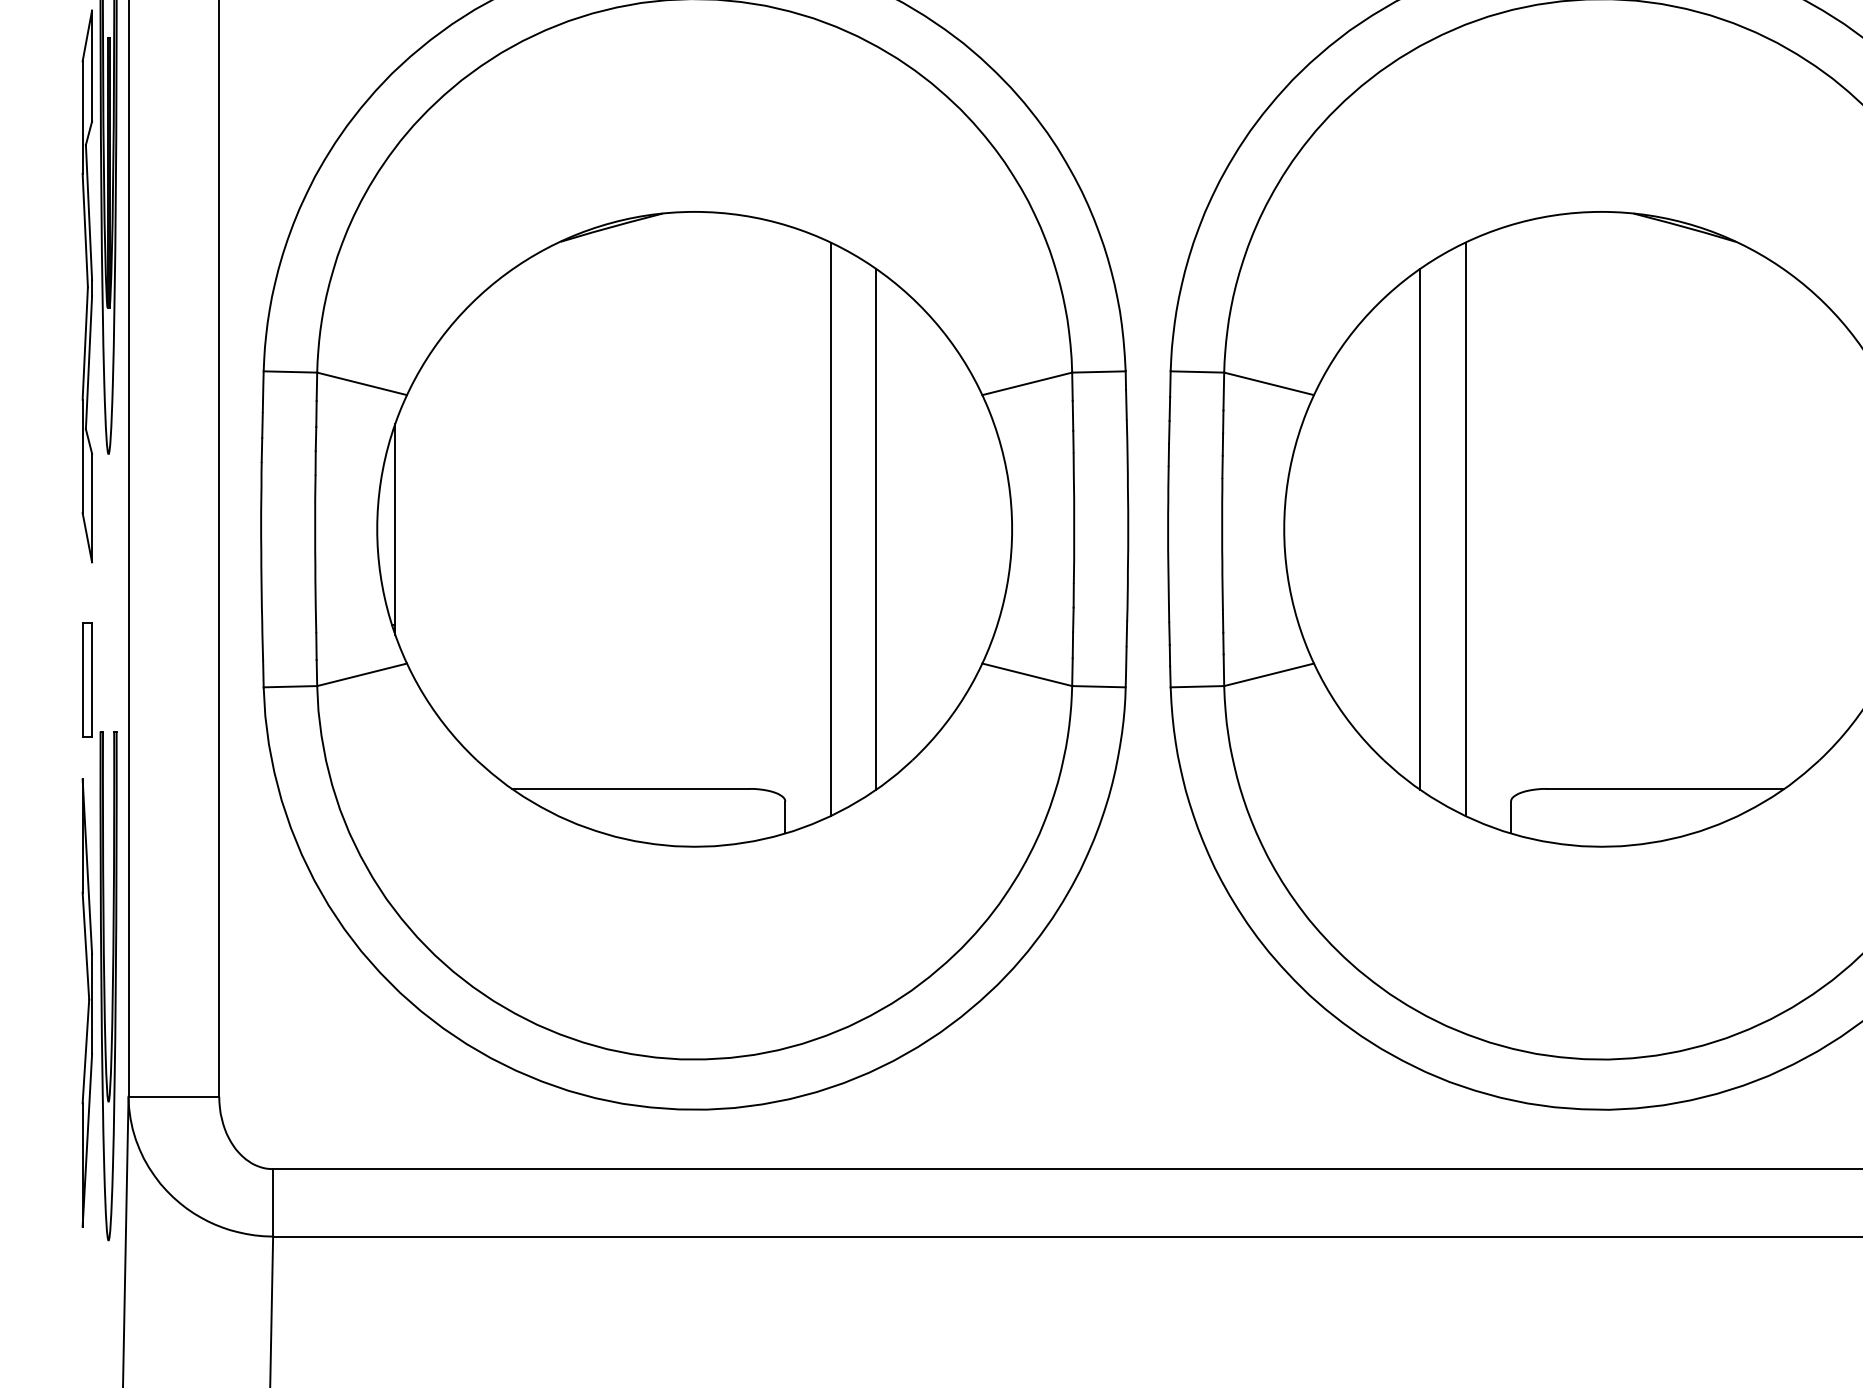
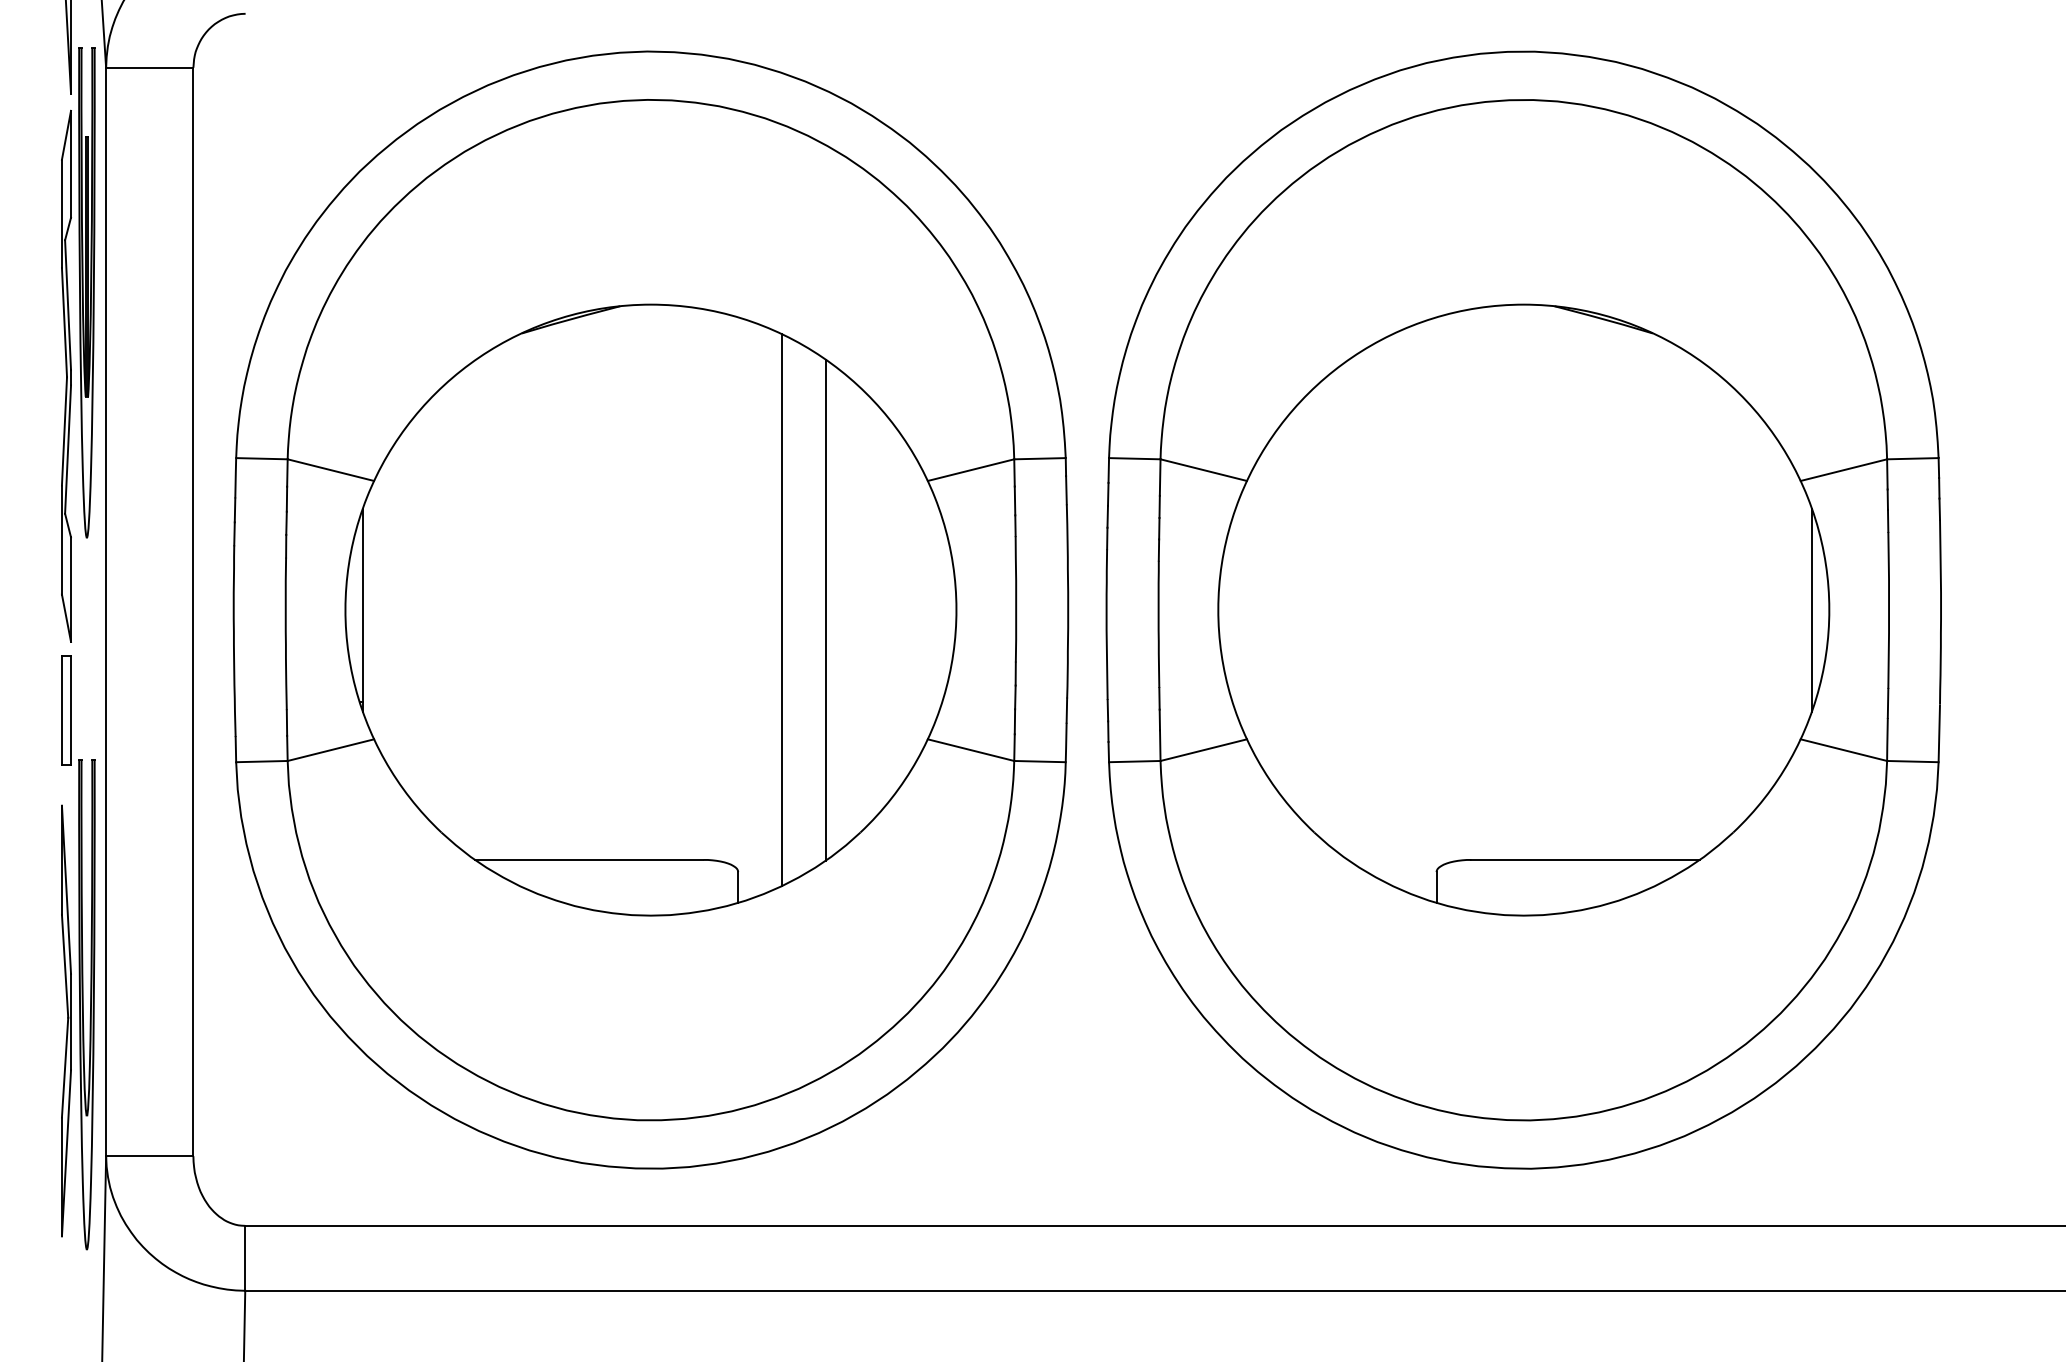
line: (1420, 528) -> (1349, 609), removed
line: (1465, 529) -> (1392, 610), removed
part: (99, 931) -> (78, 952), moved

